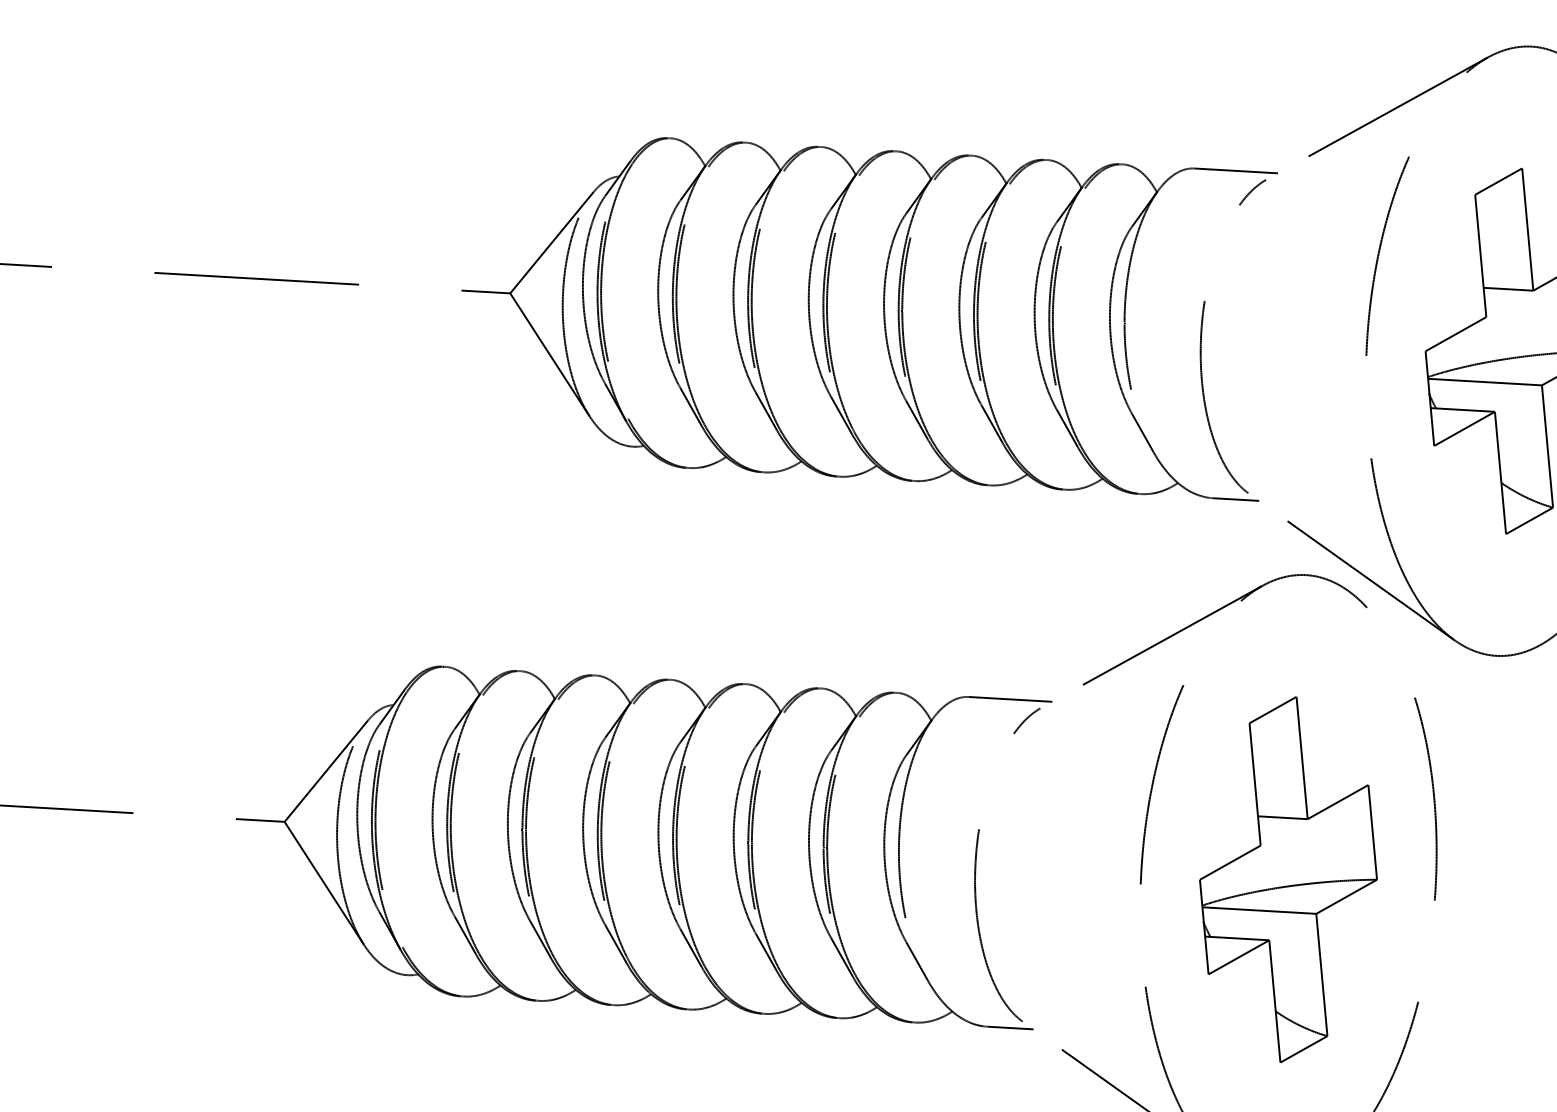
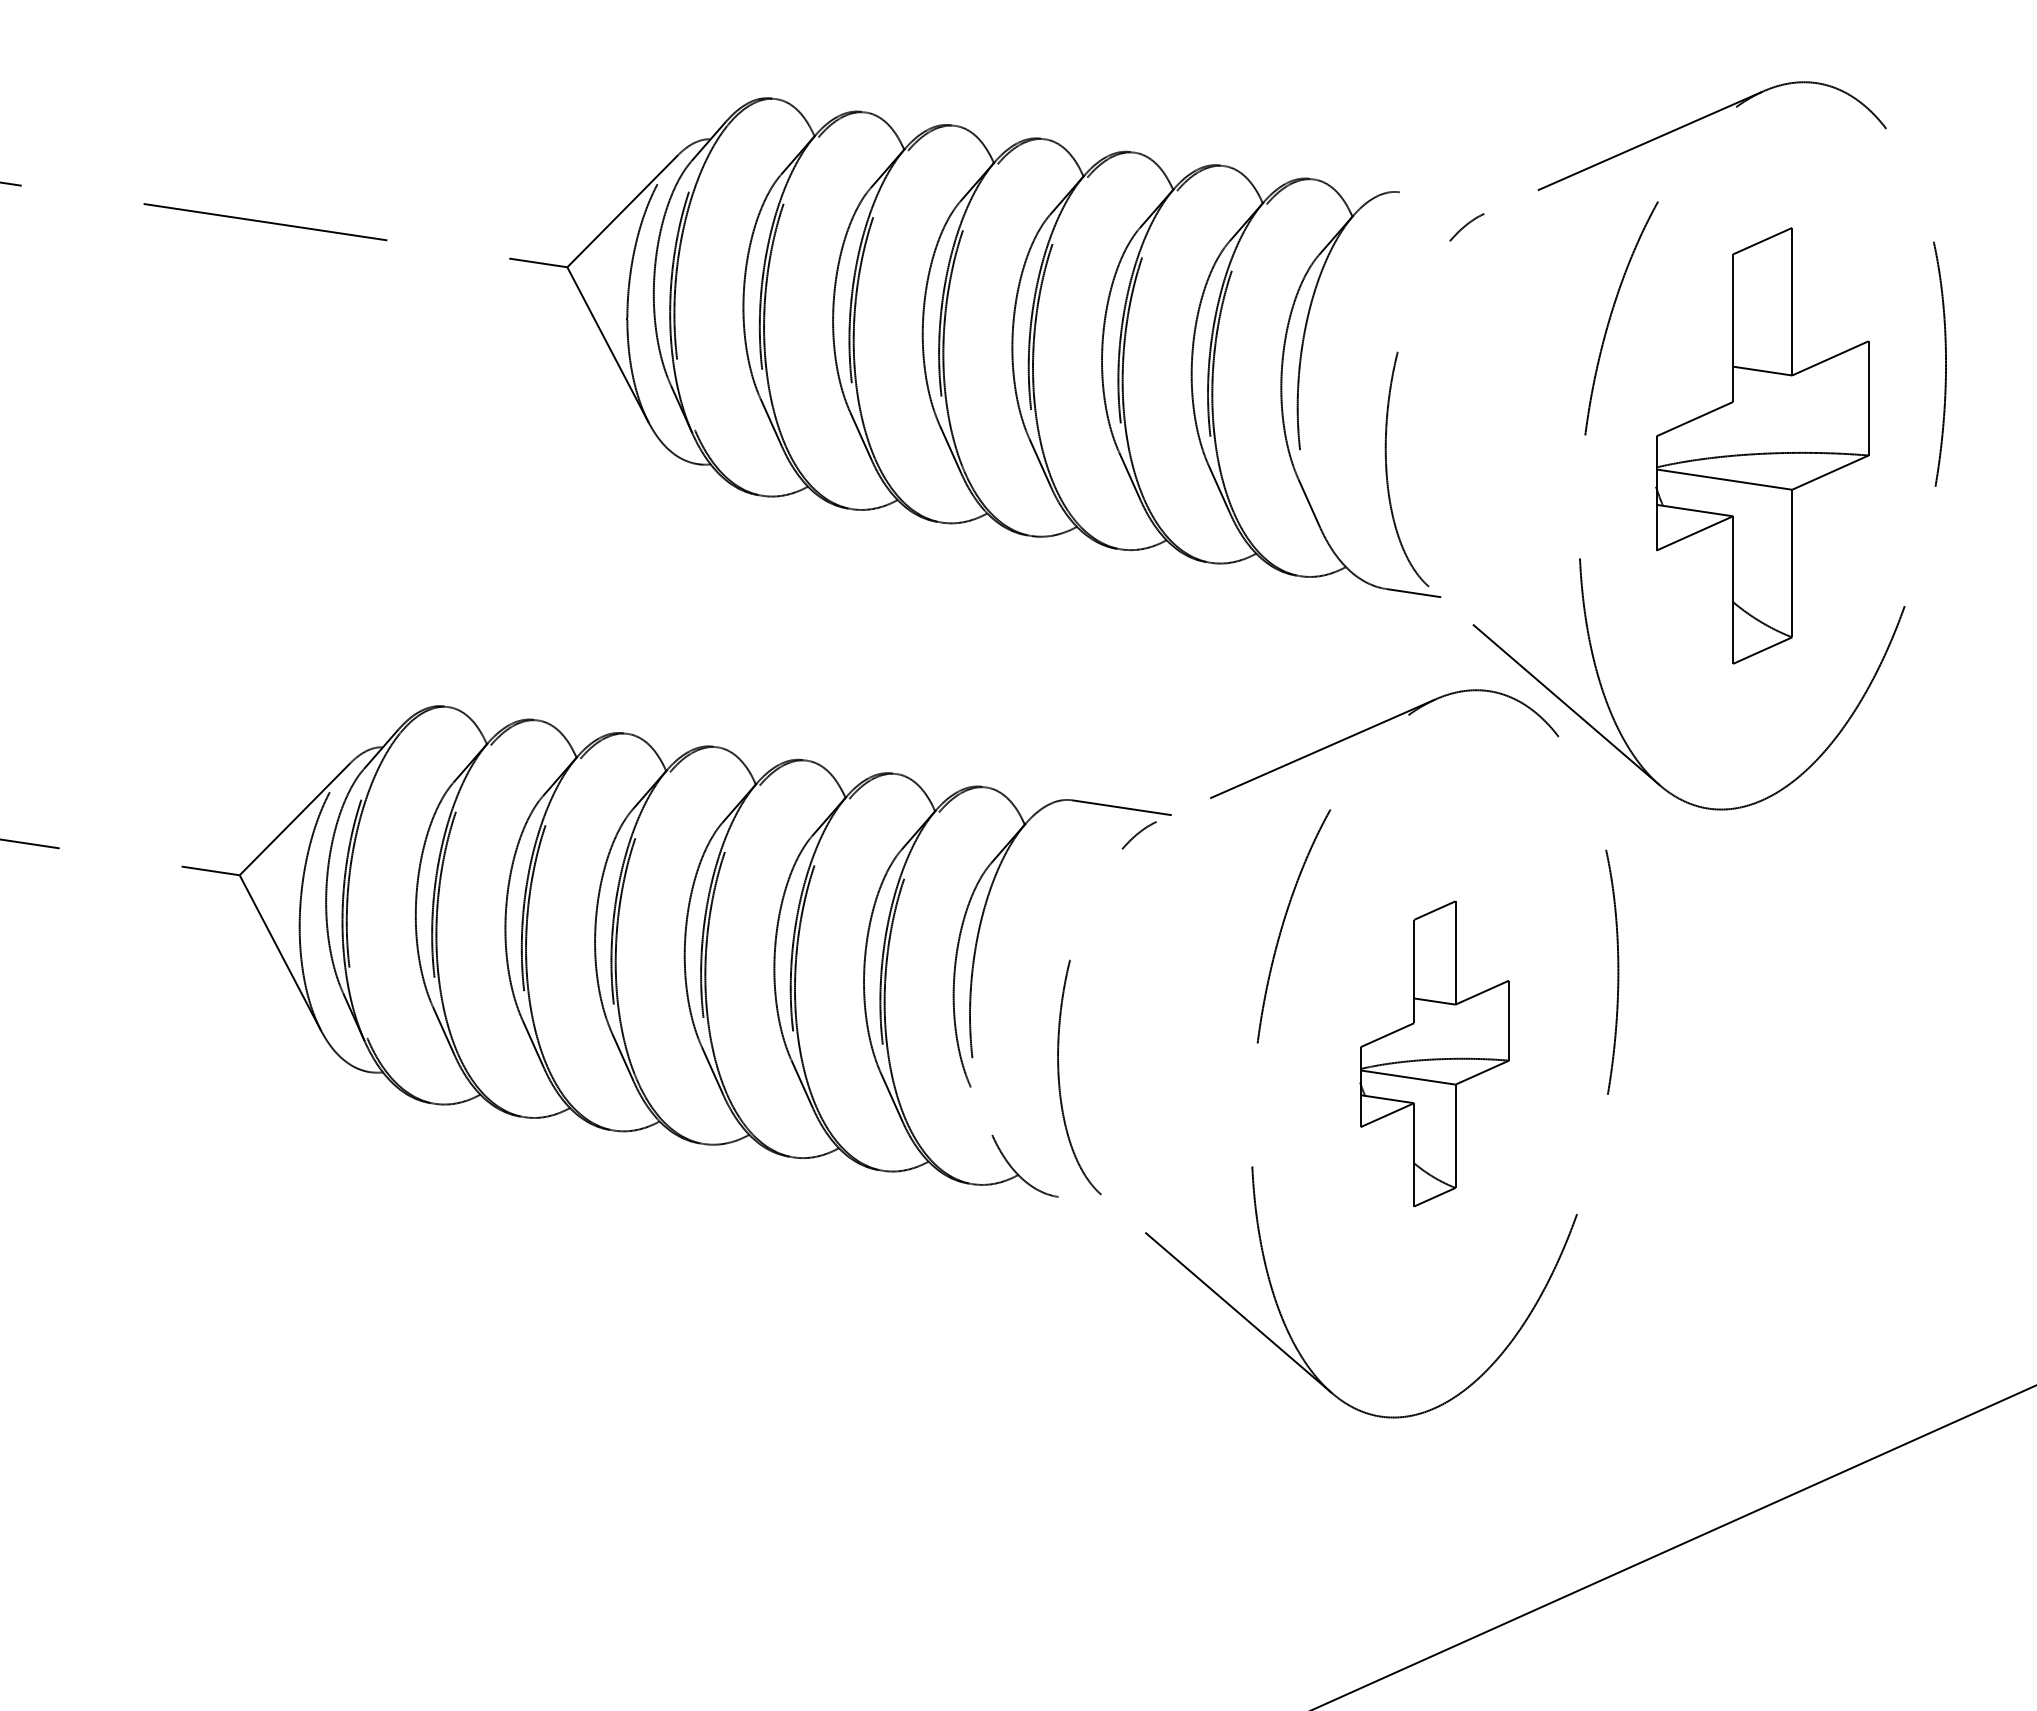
line: (1236, 170) -> (1449, 199), removed
part: (1288, 879) -> (1434, 1053), size x0.7
line: (917, 961) -> (981, 1111), removed
line: (1010, 1028) -> (1085, 1201), removed

